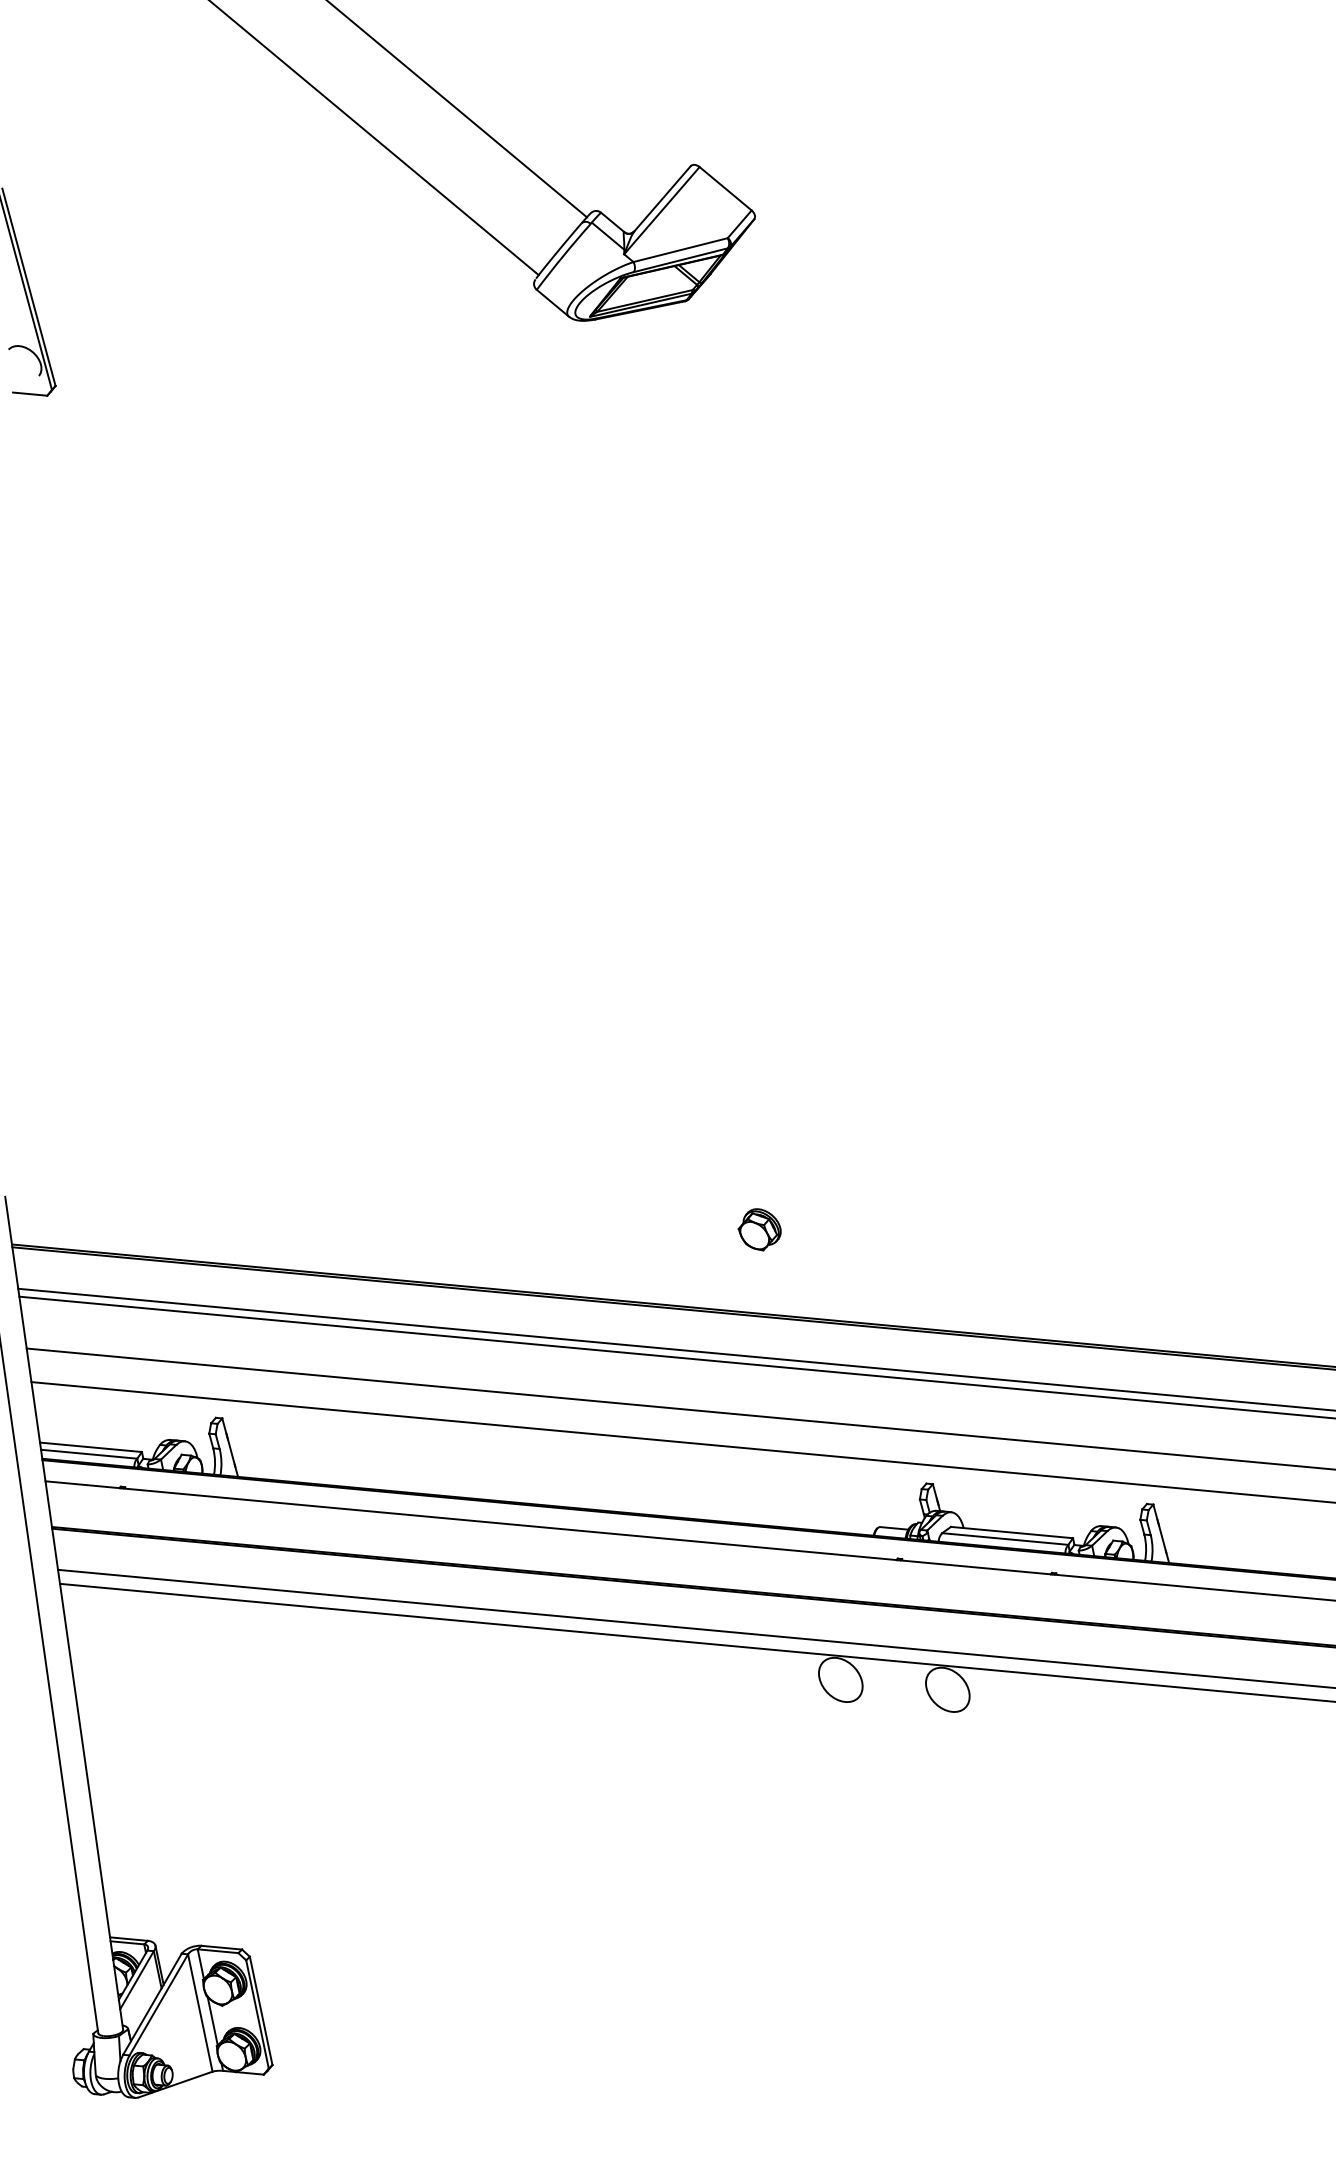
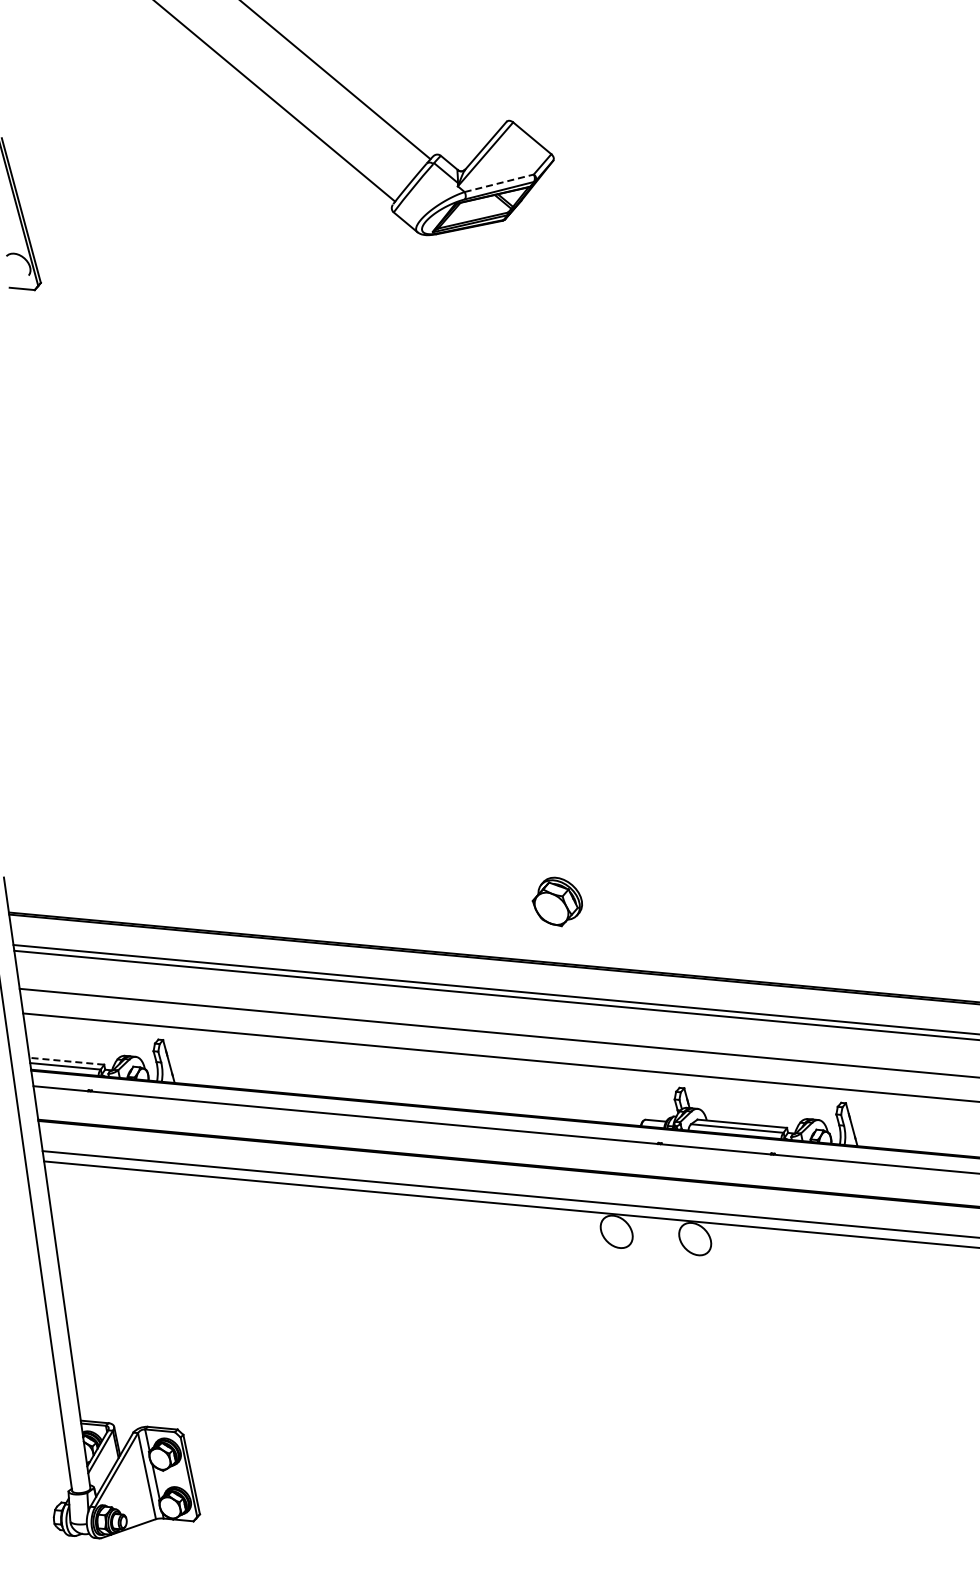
line: (680, 250) -> (499, 183), solid -> dashed
part: (758, 1229) -> (556, 901), size x1.6
line: (90, 1447) -> (66, 1061), solid -> dashed

